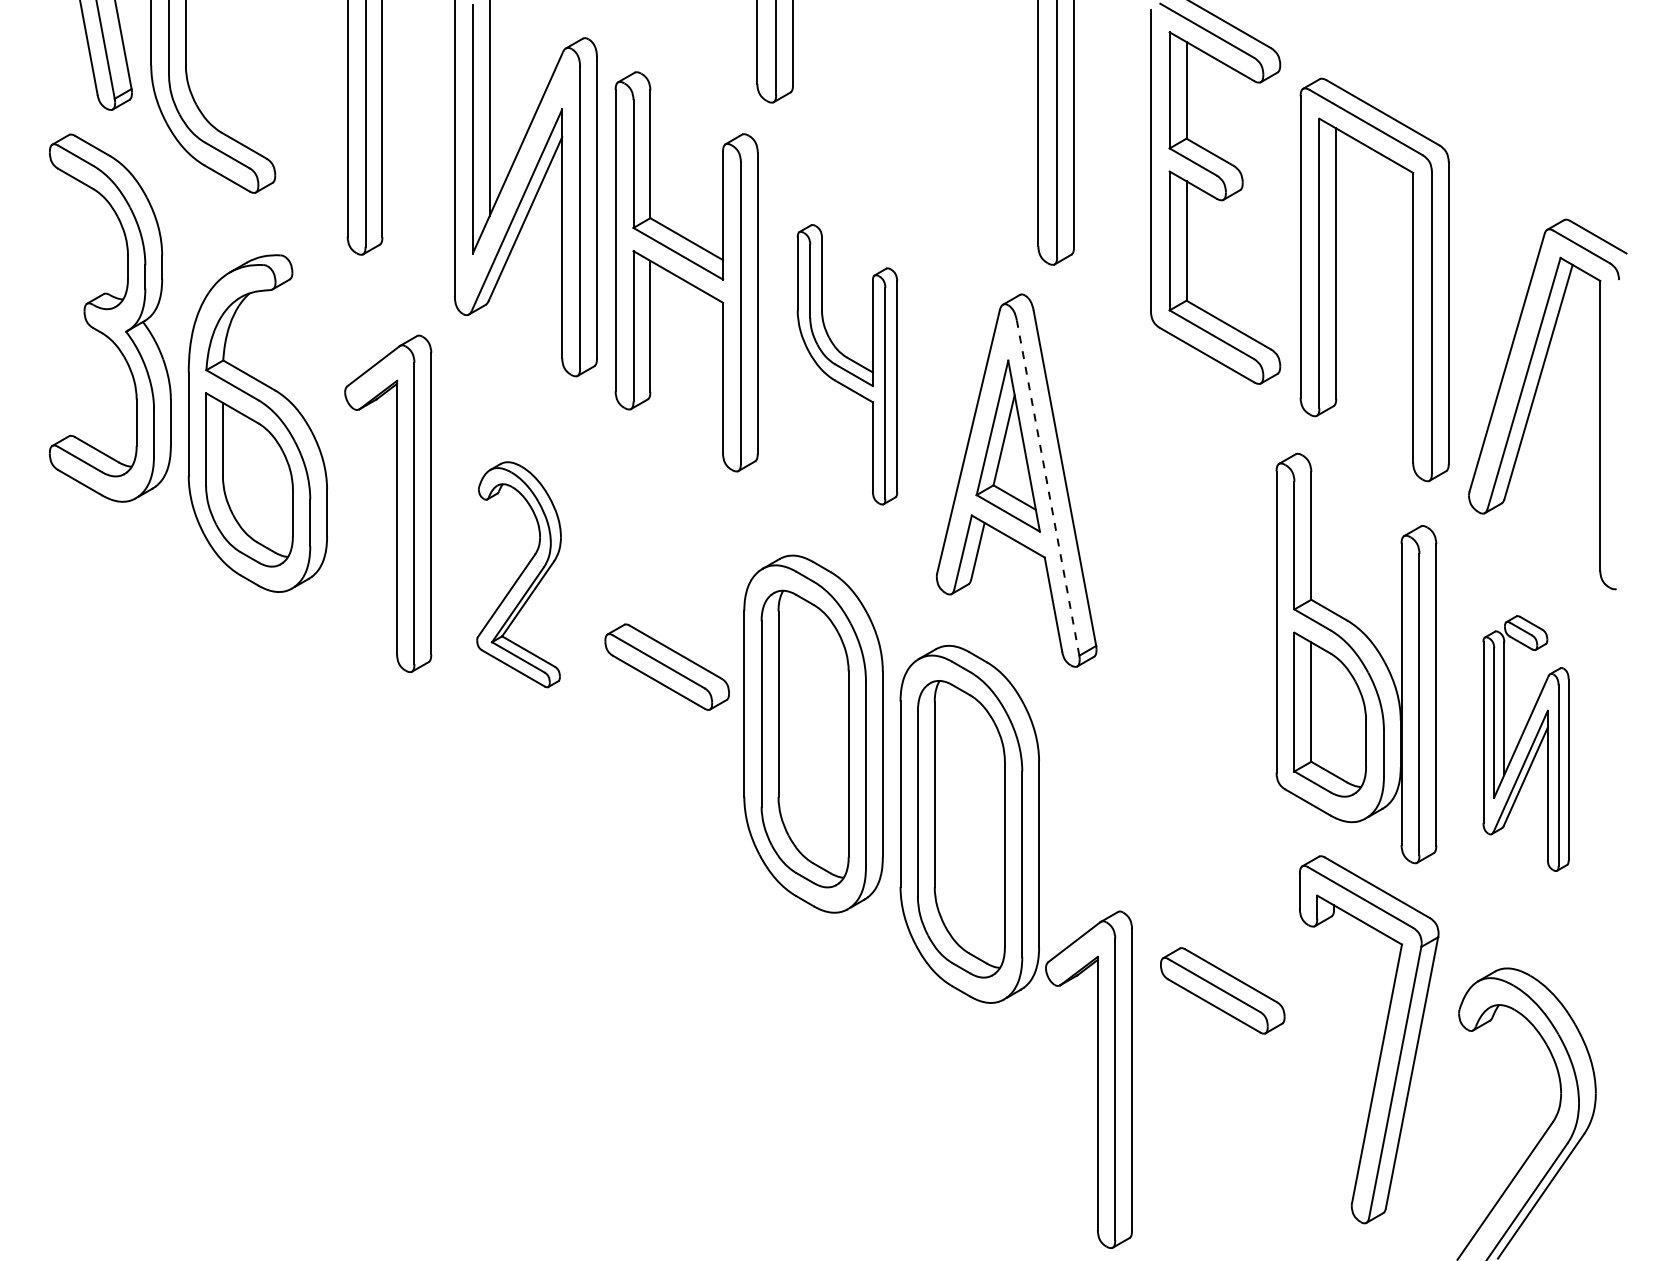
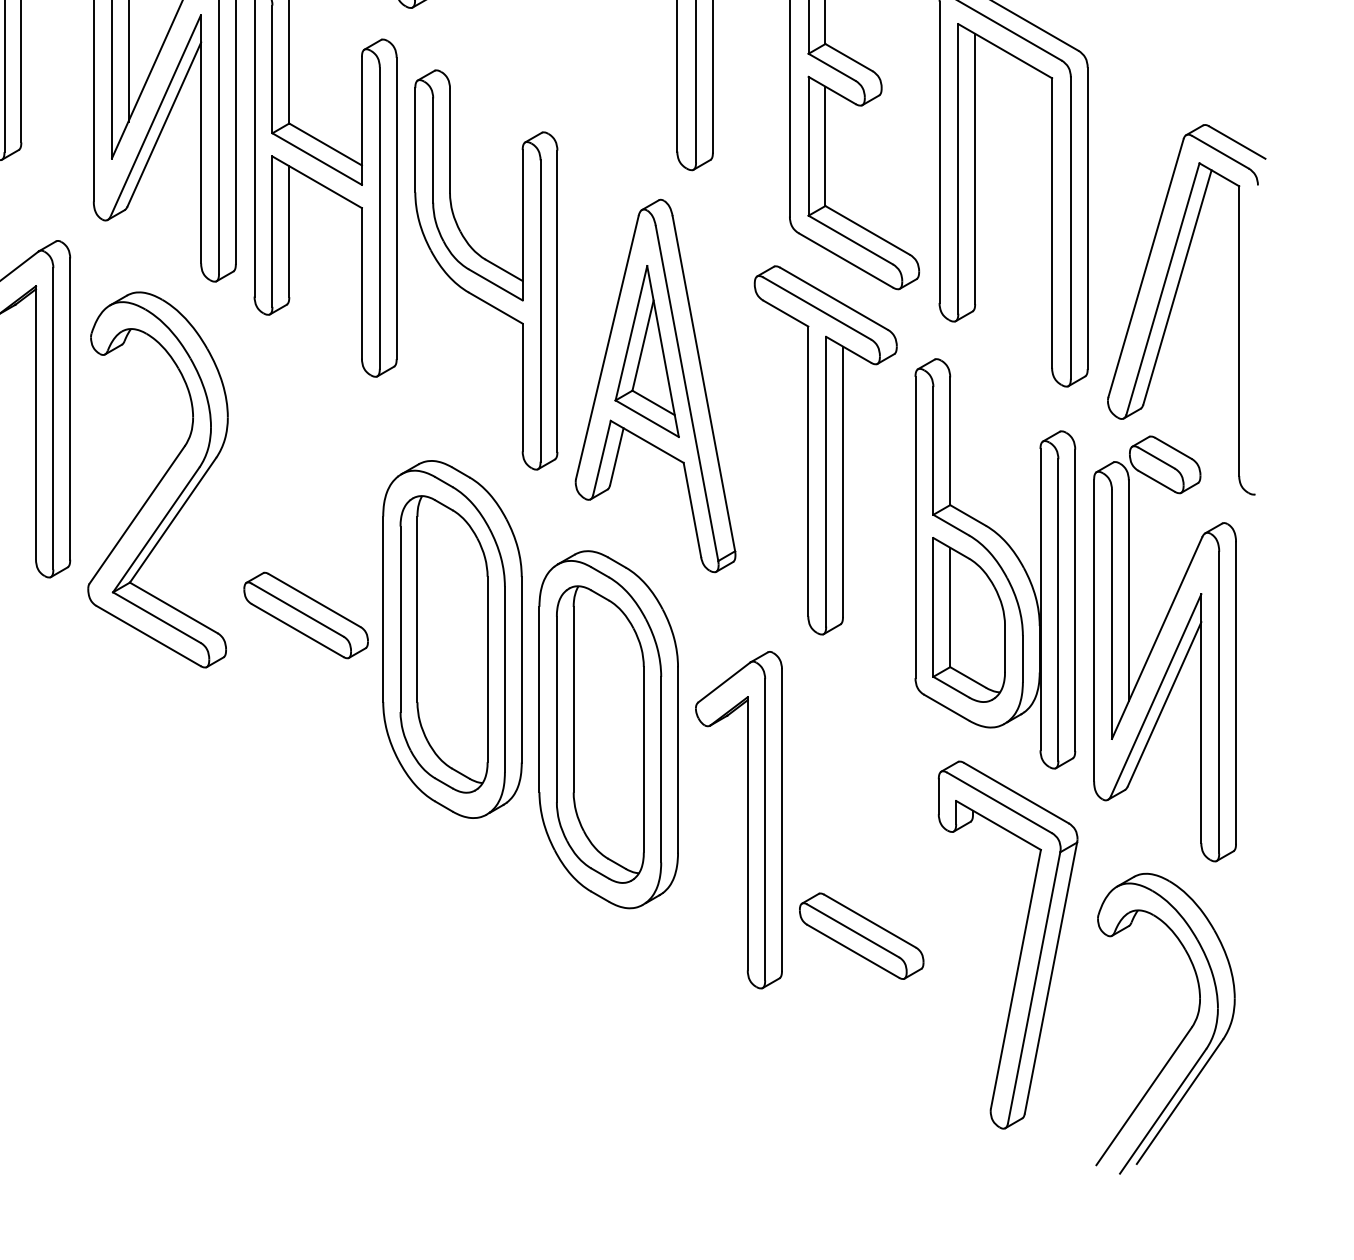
part: (847, 364) -> (486, 269), size x1.43
line: (1048, 487) -> (687, 392), dashed -> solid
part: (1186, 545) -> (825, 450), added
part: (518, 574) -> (157, 479), size x1.67
part: (666, 666) -> (305, 614), moved
part: (1525, 743) -> (1164, 648), size x1.67
part: (1222, 990) -> (861, 935), moved
part: (1097, 1079) -> (747, 819), moved

